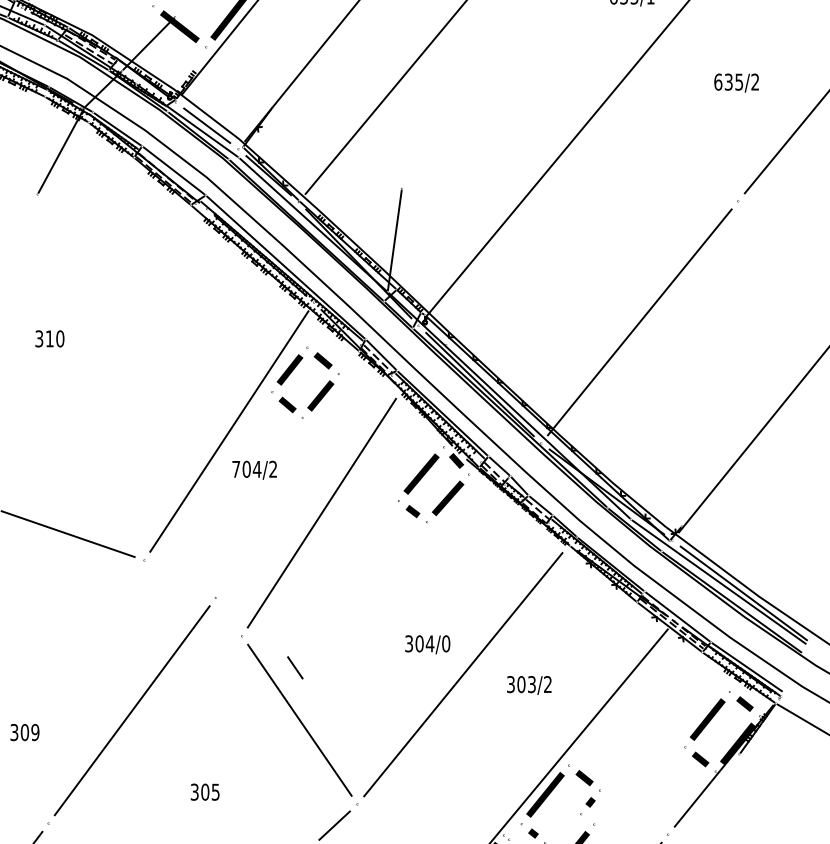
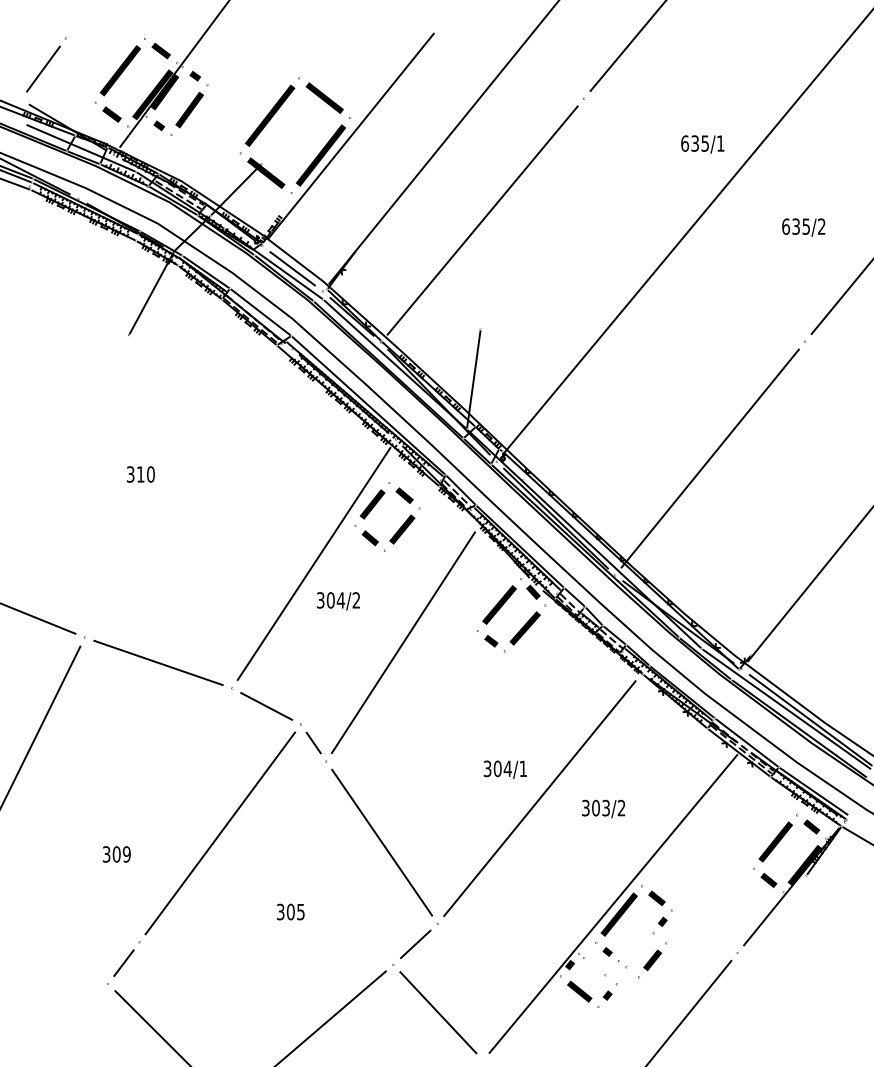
text: (236, 469) -> (320, 600), 704/2 -> 304/2
line: (180, 579) -> (266, 706), added
text: (446, 643) -> (523, 768), 304/0 -> 304/1
line: (295, 667) -> (313, 742), moved

